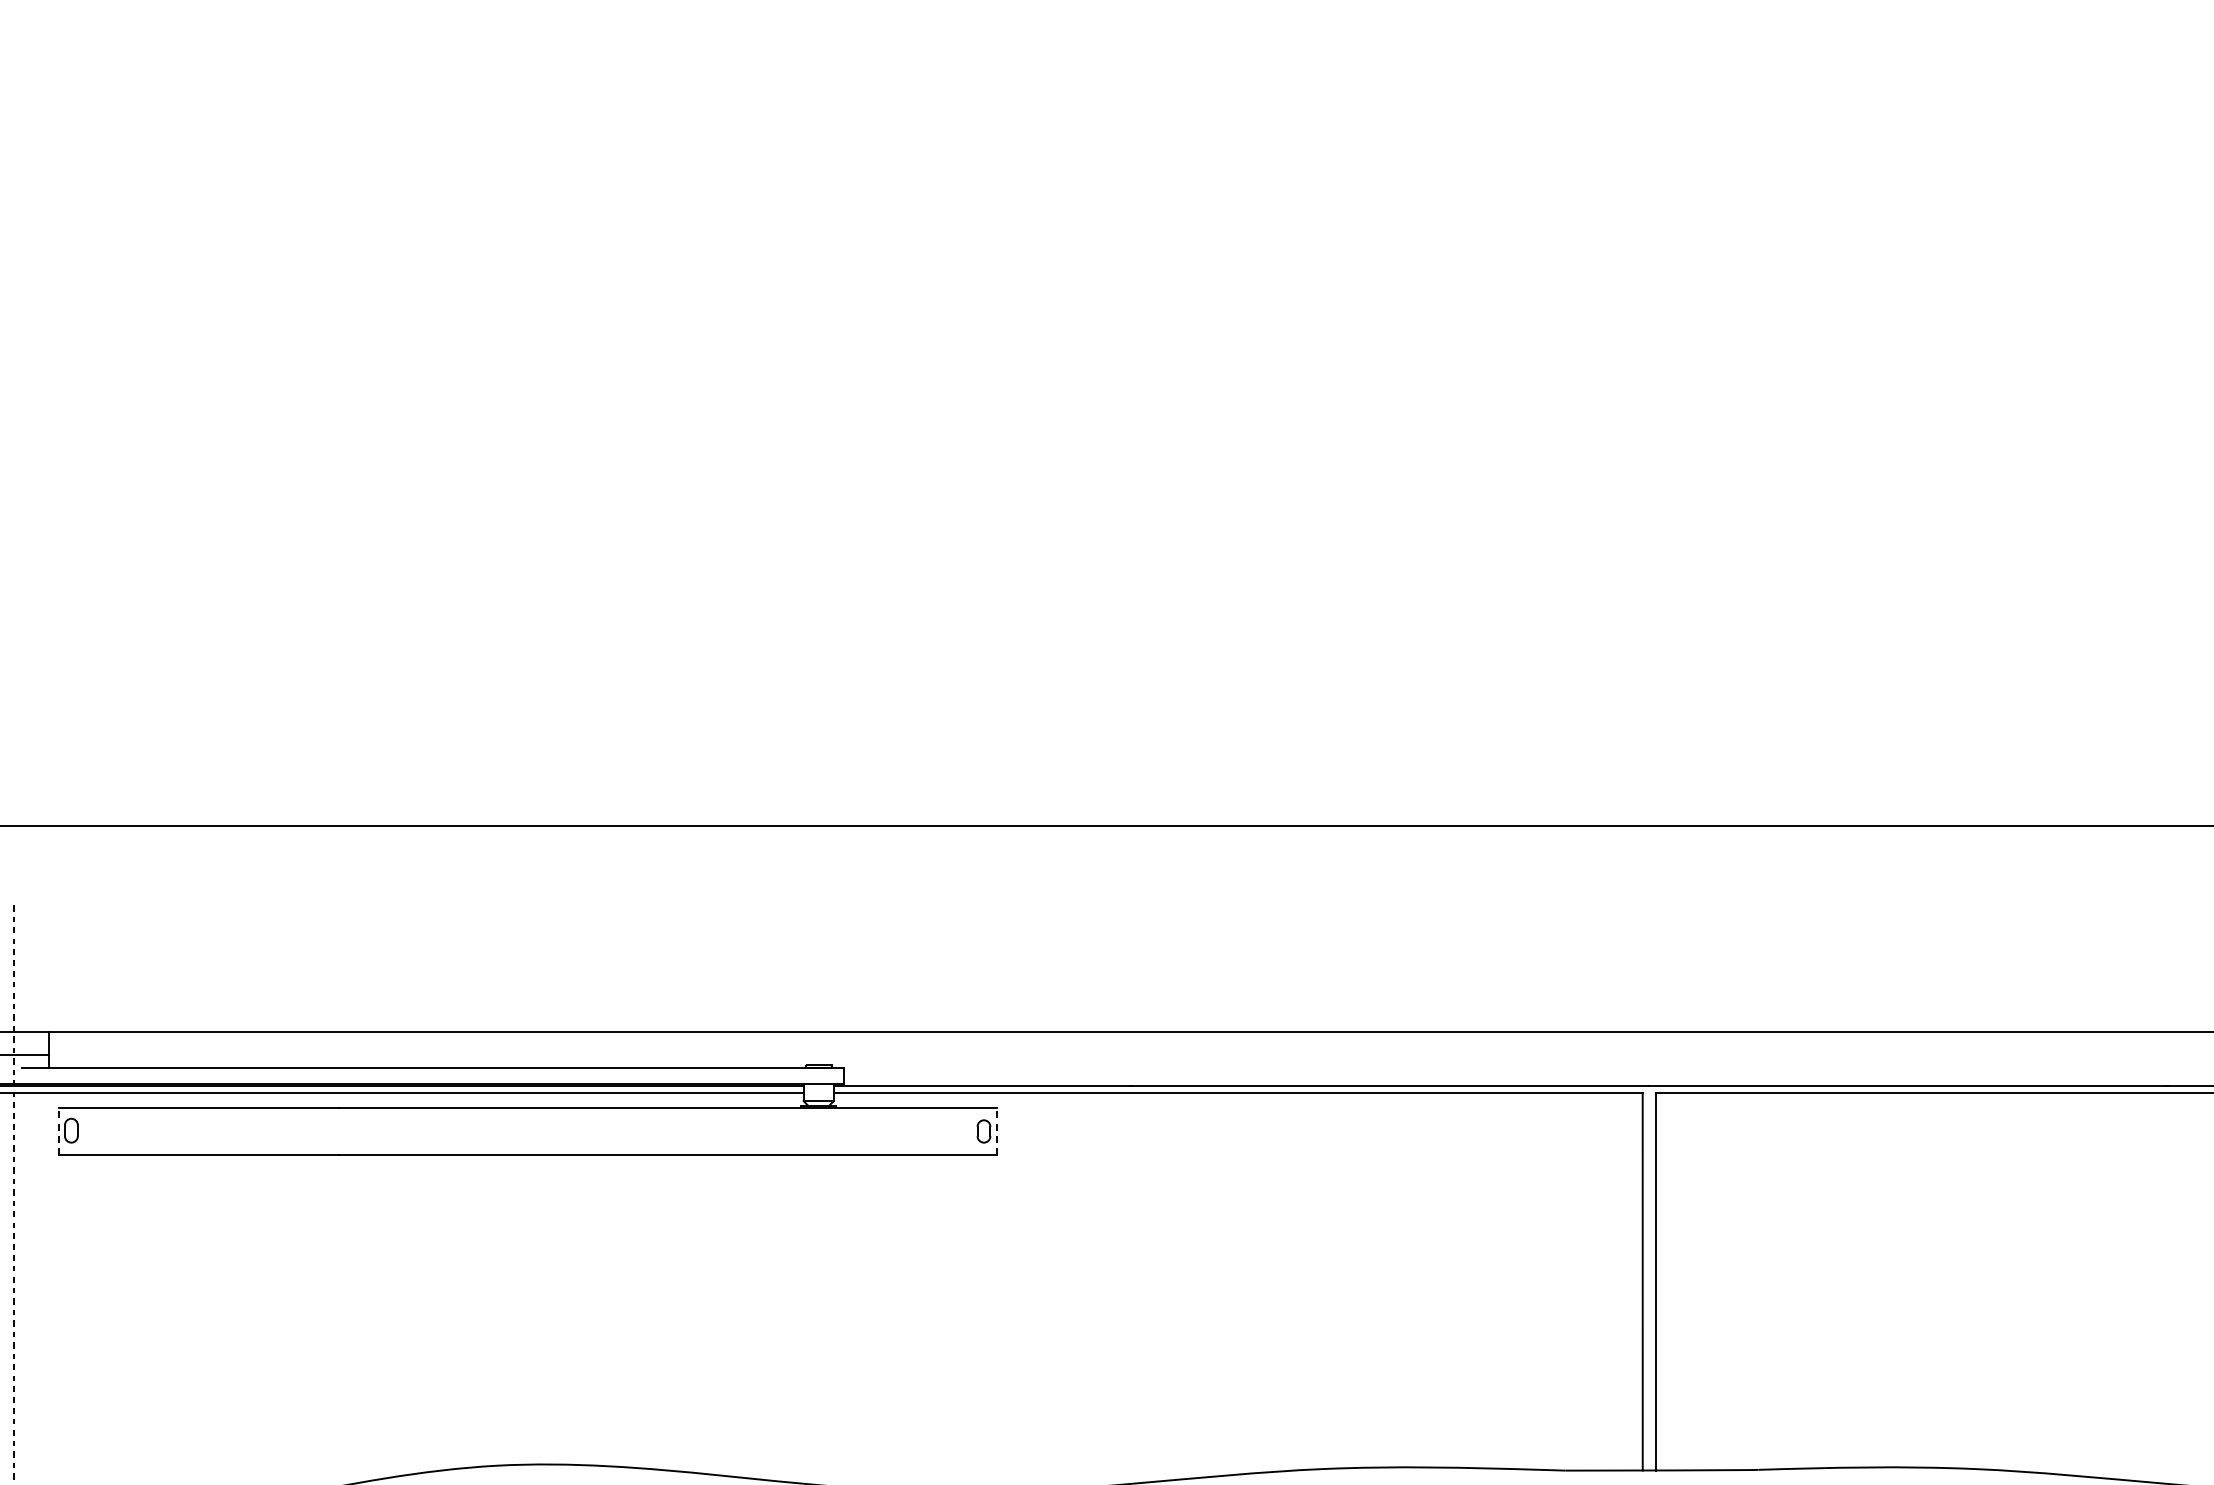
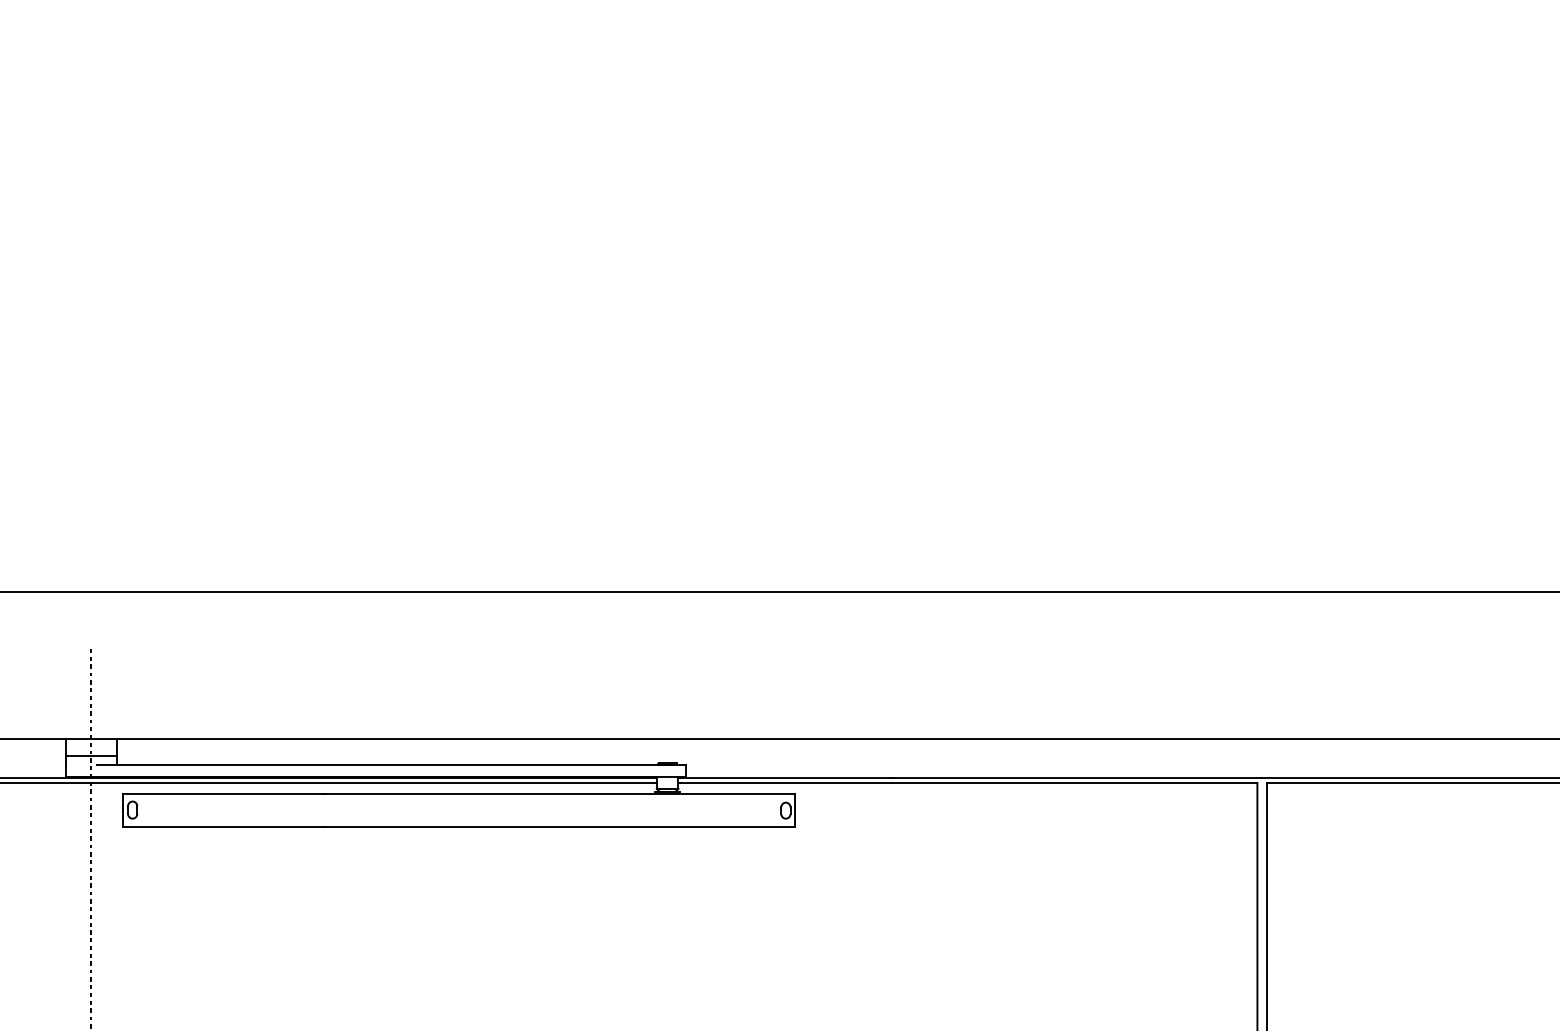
line: (58, 1130) -> (123, 809), dashed -> solid
line: (996, 1130) -> (794, 809), dashed -> solid

